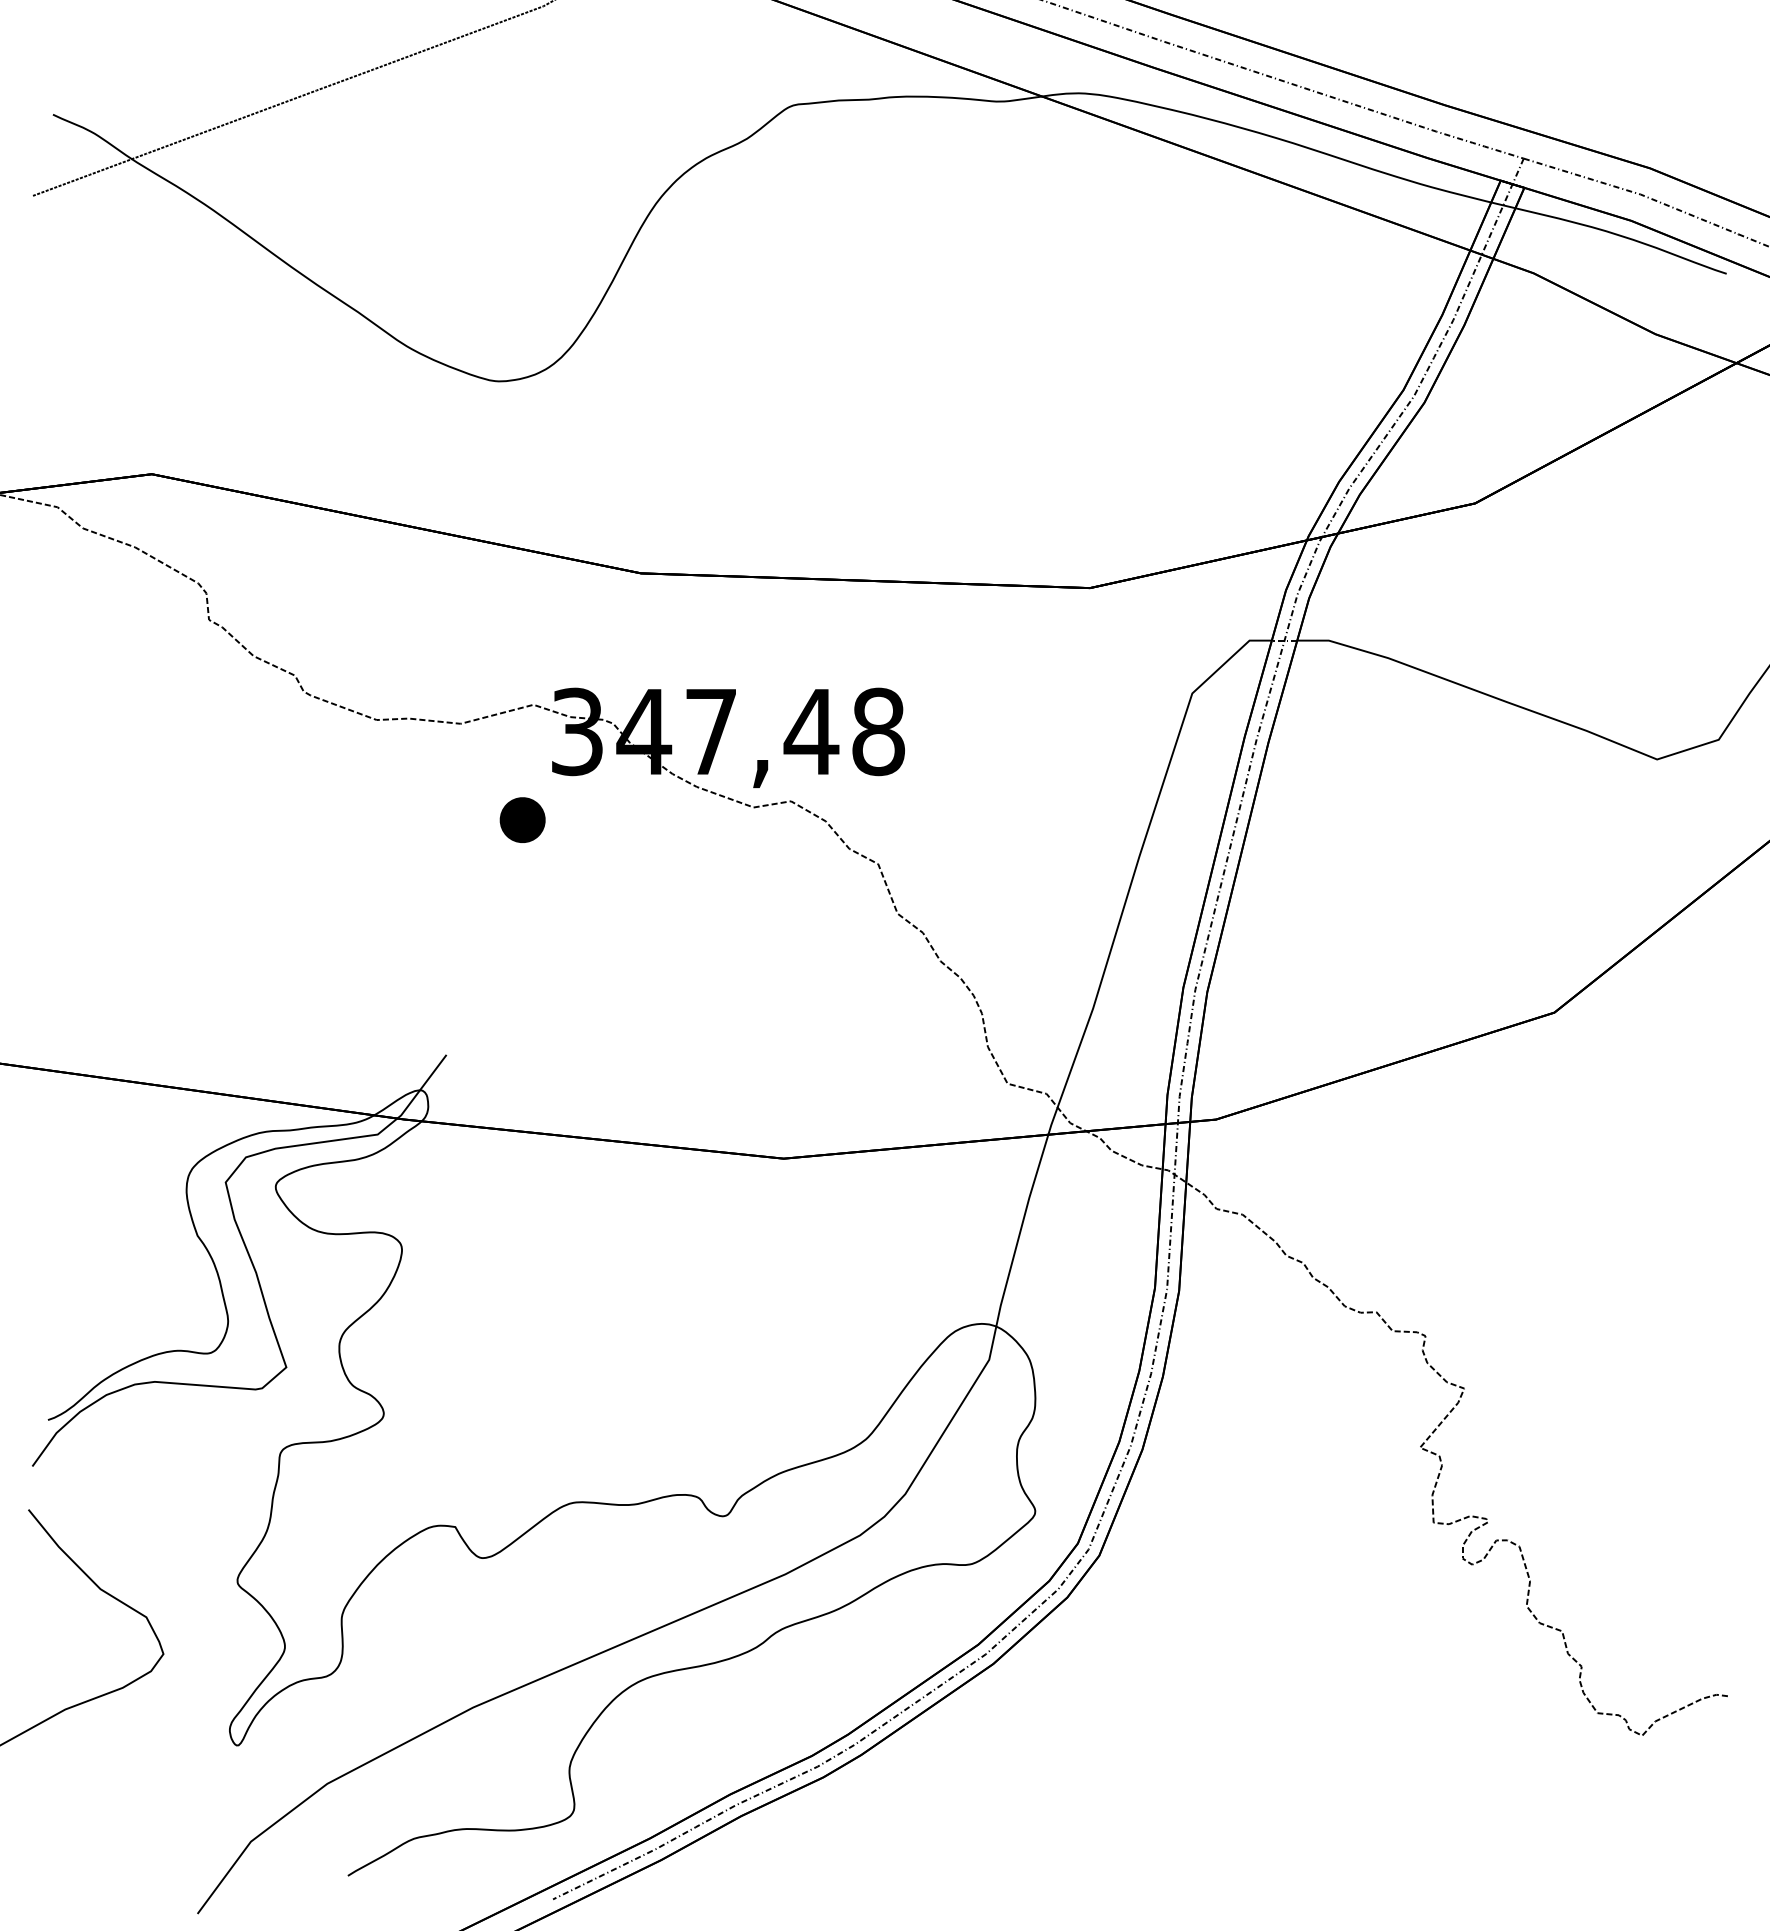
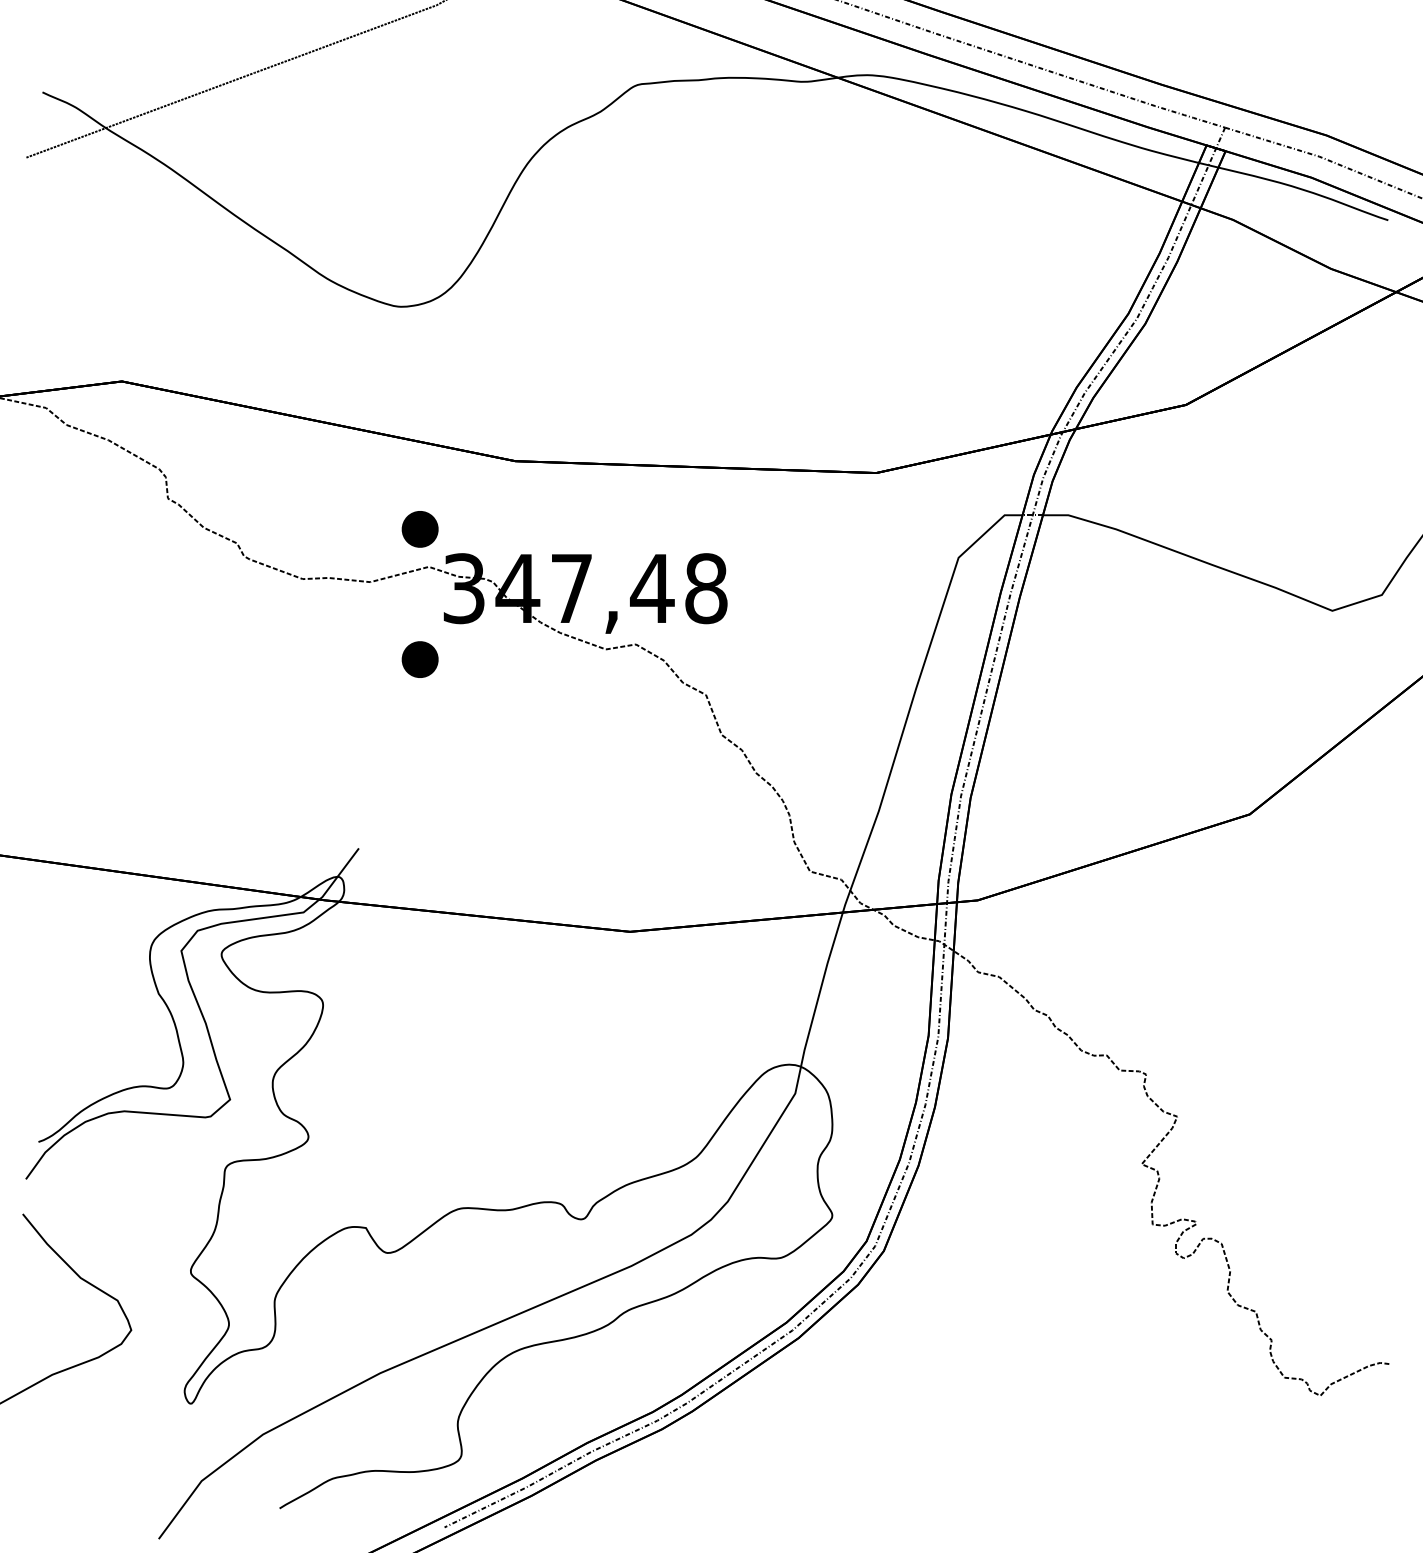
part: (522, 657) -> (420, 528), added

